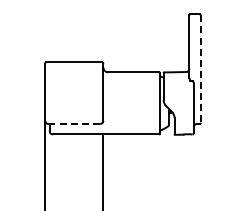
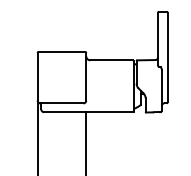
line: (200, 69) -> (167, 57), dashed -> solid
line: (74, 123) -> (62, 103), dashed -> solid

